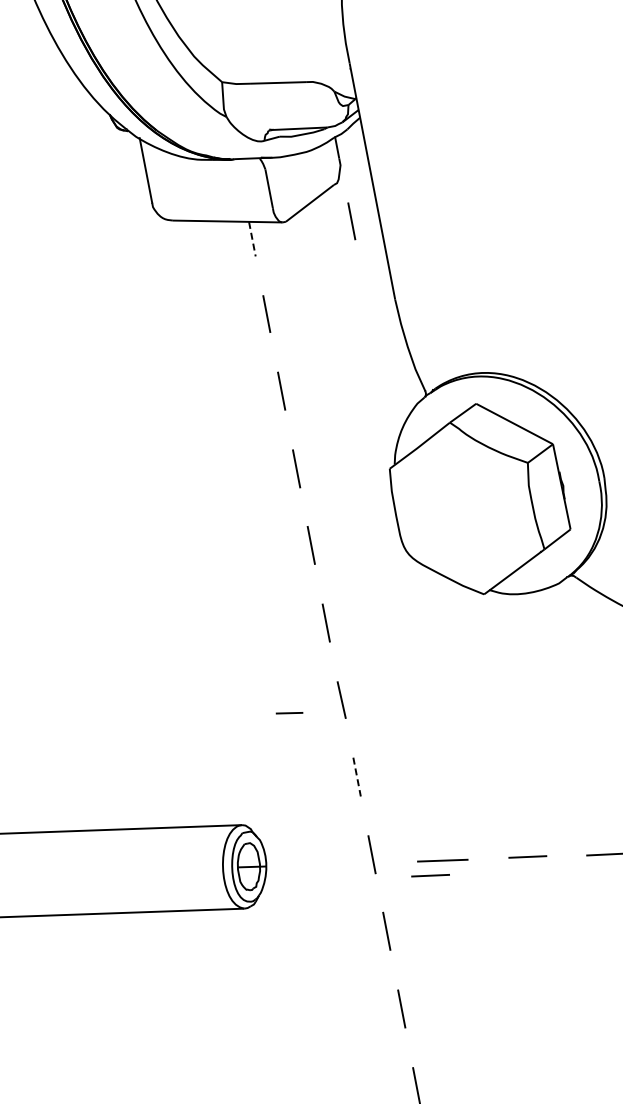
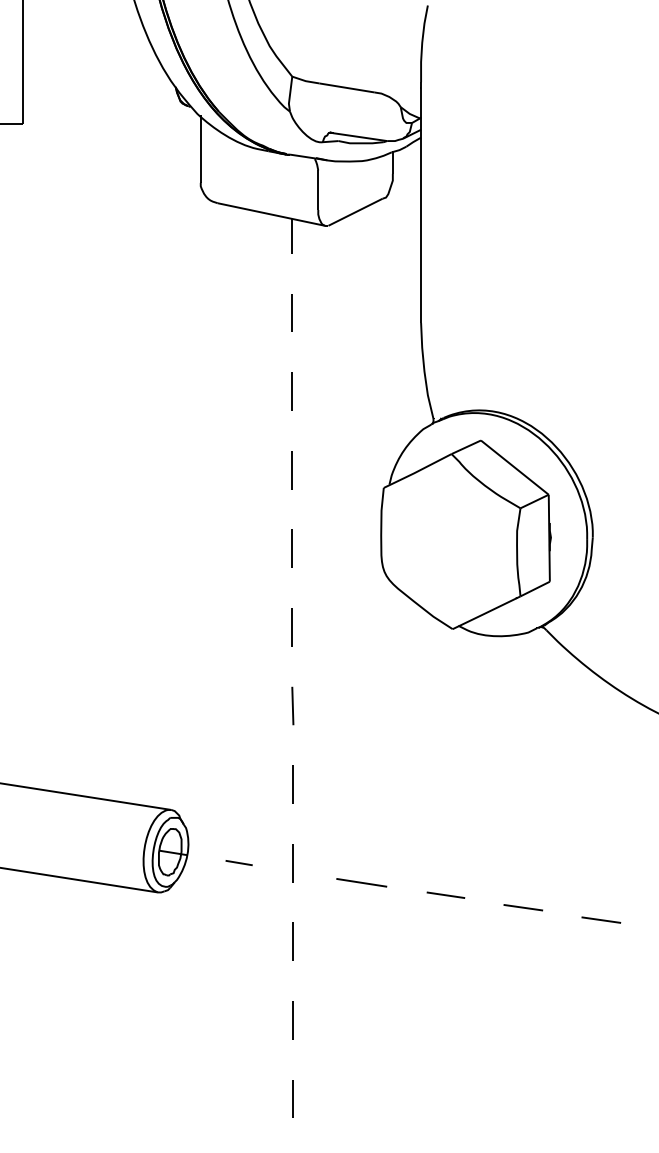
line: (350, 221) -> (392, 237), removed
line: (252, 239) -> (292, 236), dashed -> solid
line: (288, 713) -> (238, 863), moved
line: (357, 777) -> (293, 784), dashed -> solid
line: (430, 875) -> (346, 894), removed

